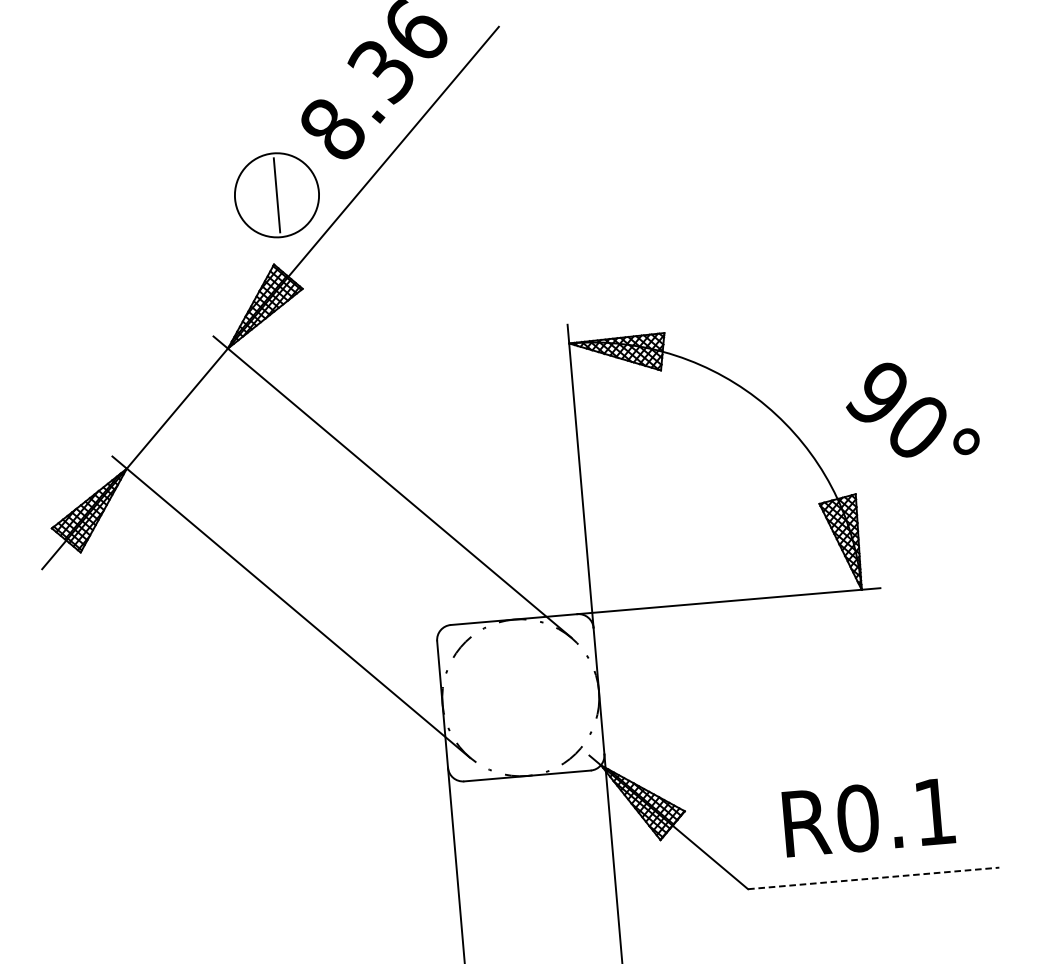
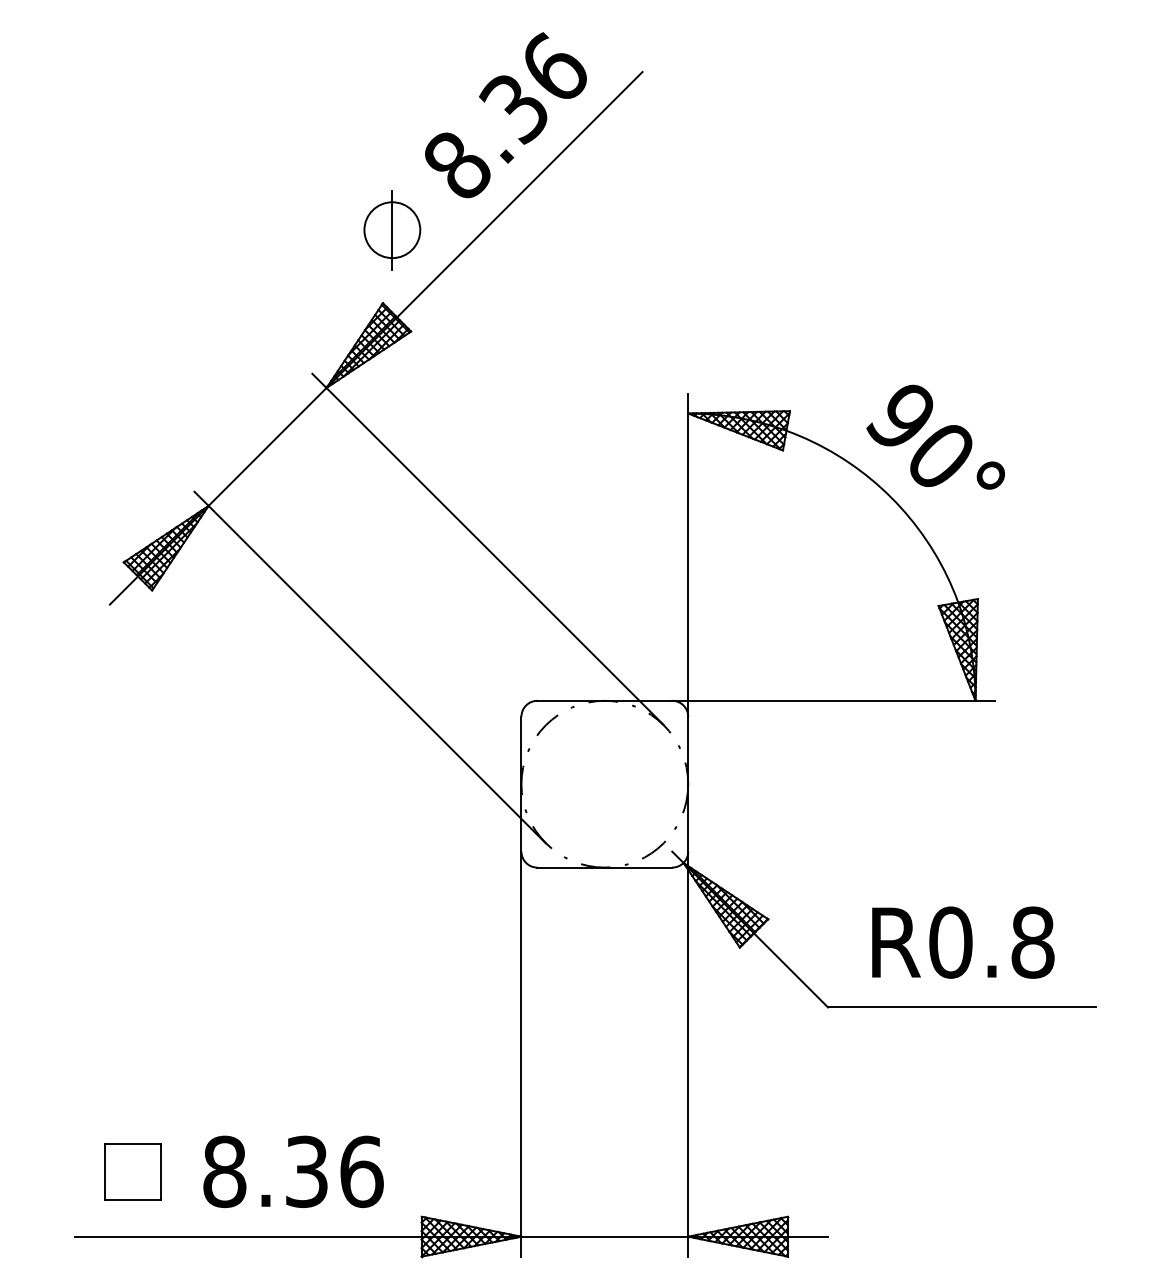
circle: (277, 195) -> (392, 230), size x0.62
text: (911, 409) -> (935, 436), moved
text: (934, 811) -> (1032, 942), R0.1 -> R0.8
line: (874, 878) -> (962, 1007), dashed -> solid

